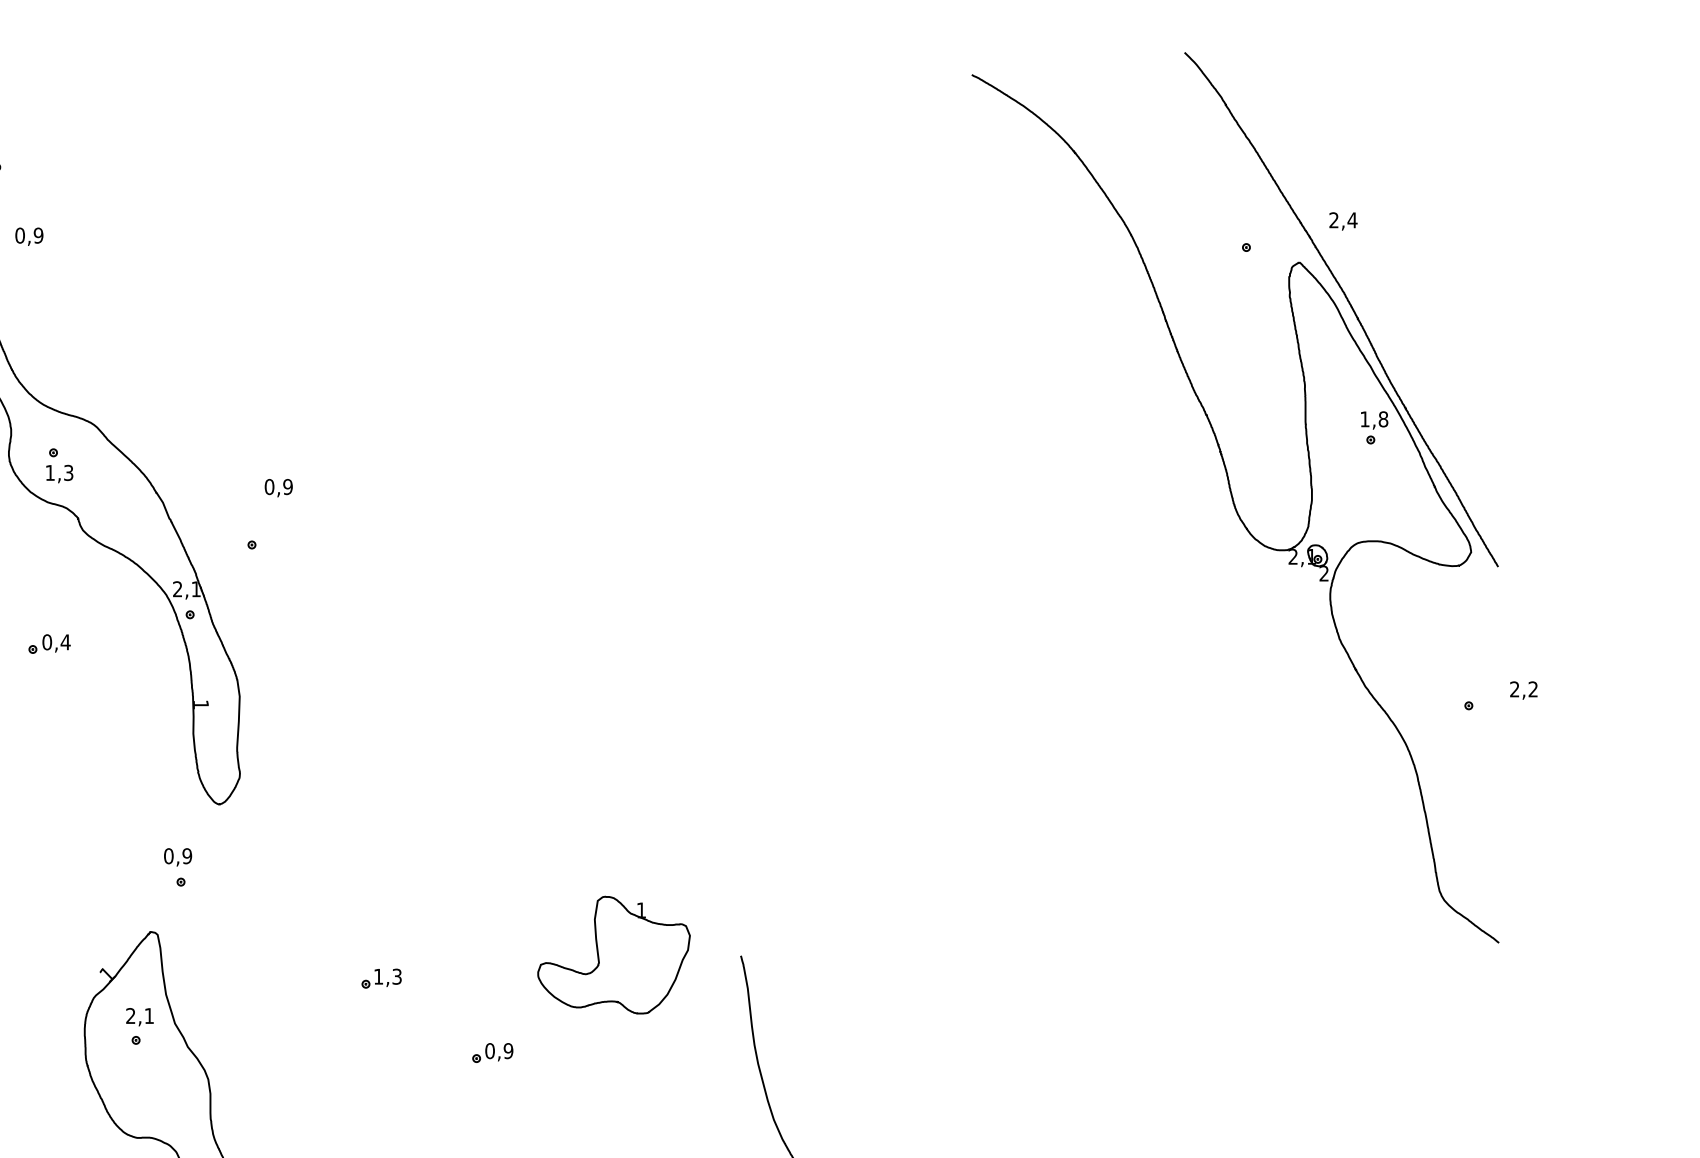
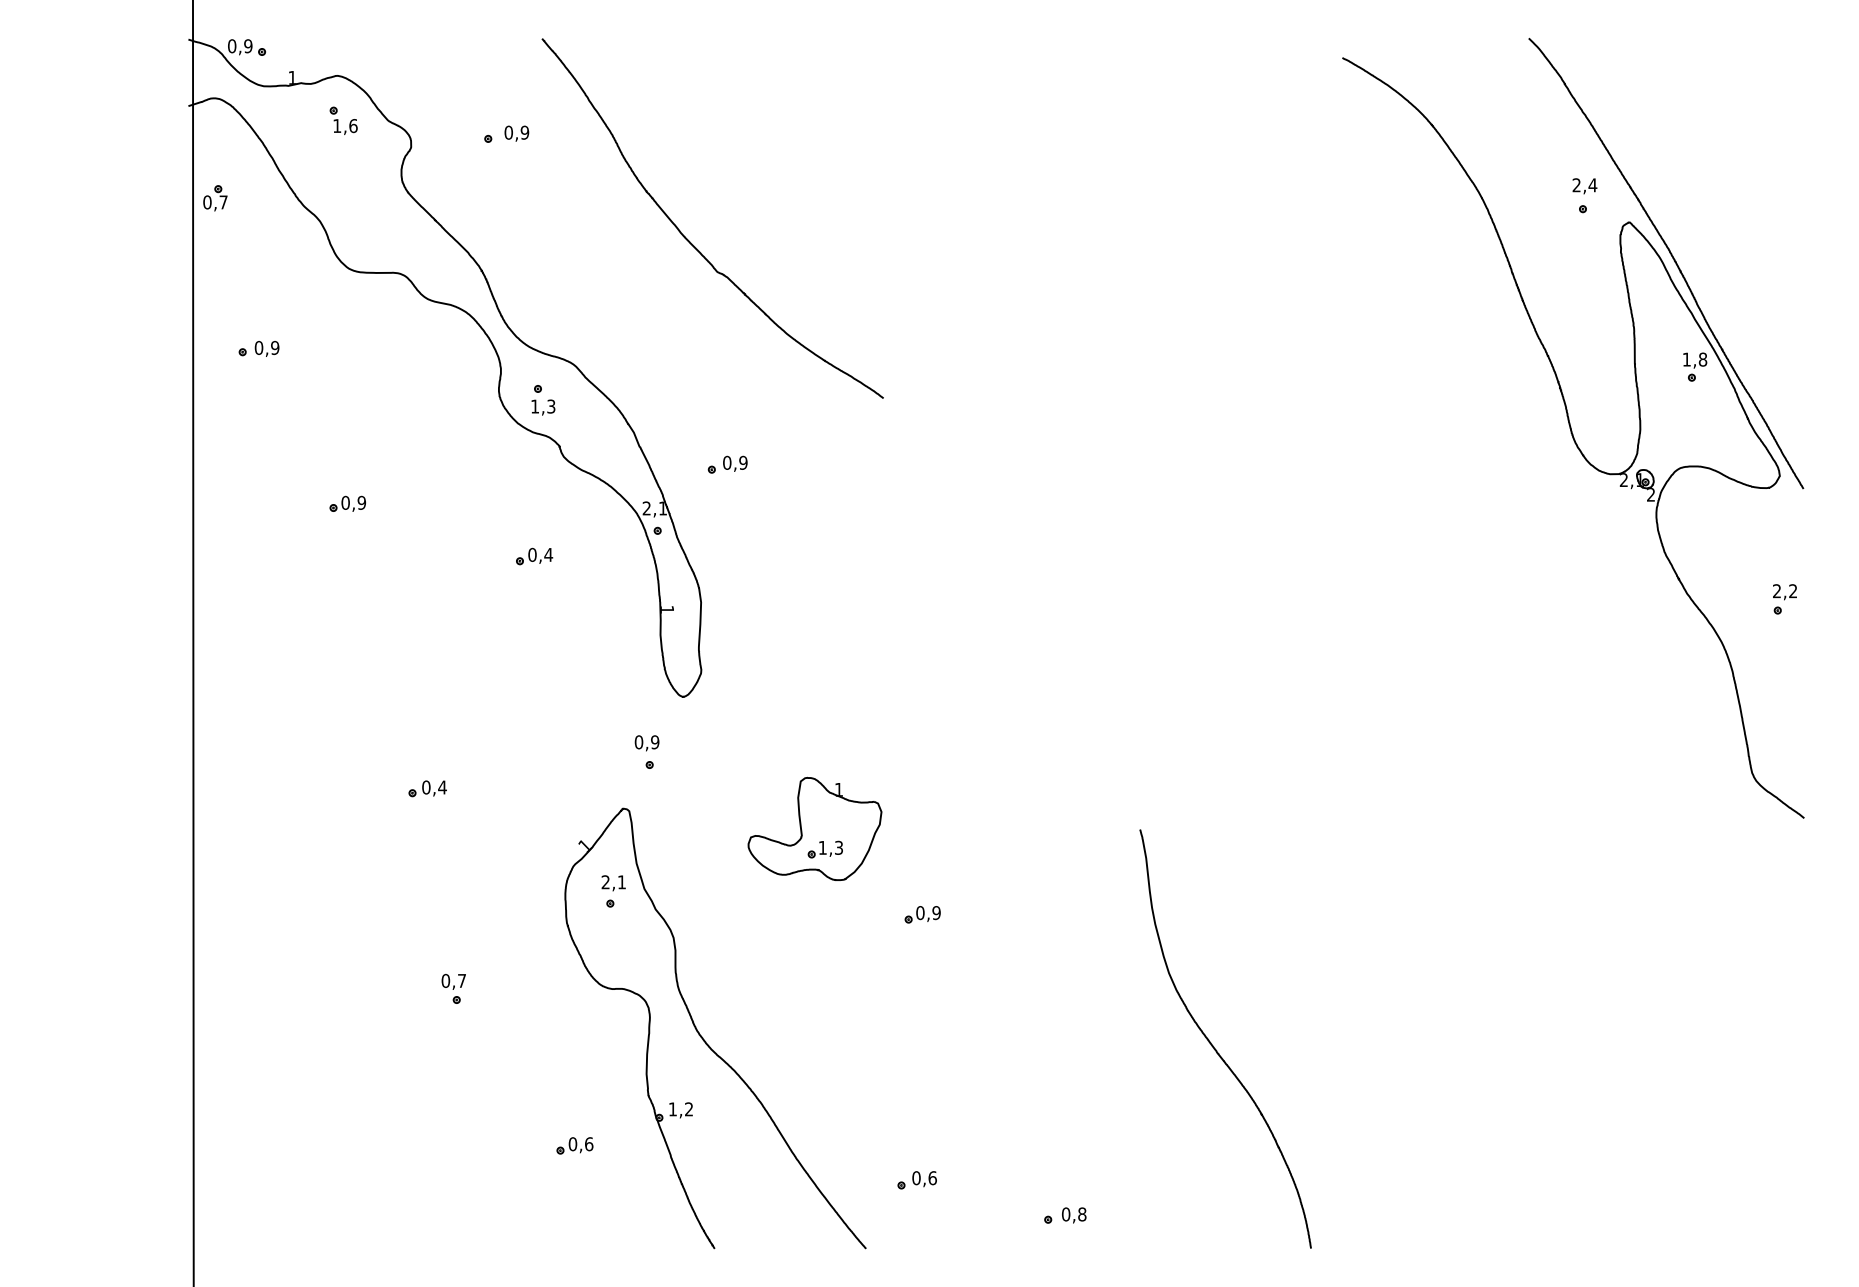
text: (1342, 221) -> (1584, 186), moved
text: (28, 236) -> (516, 133), moved
curve: (226, 283) -> (689, 240), added
text: (278, 487) -> (735, 463), moved
text: (1523, 690) -> (1784, 592), moved
part: (613, 954) -> (814, 828), moved

